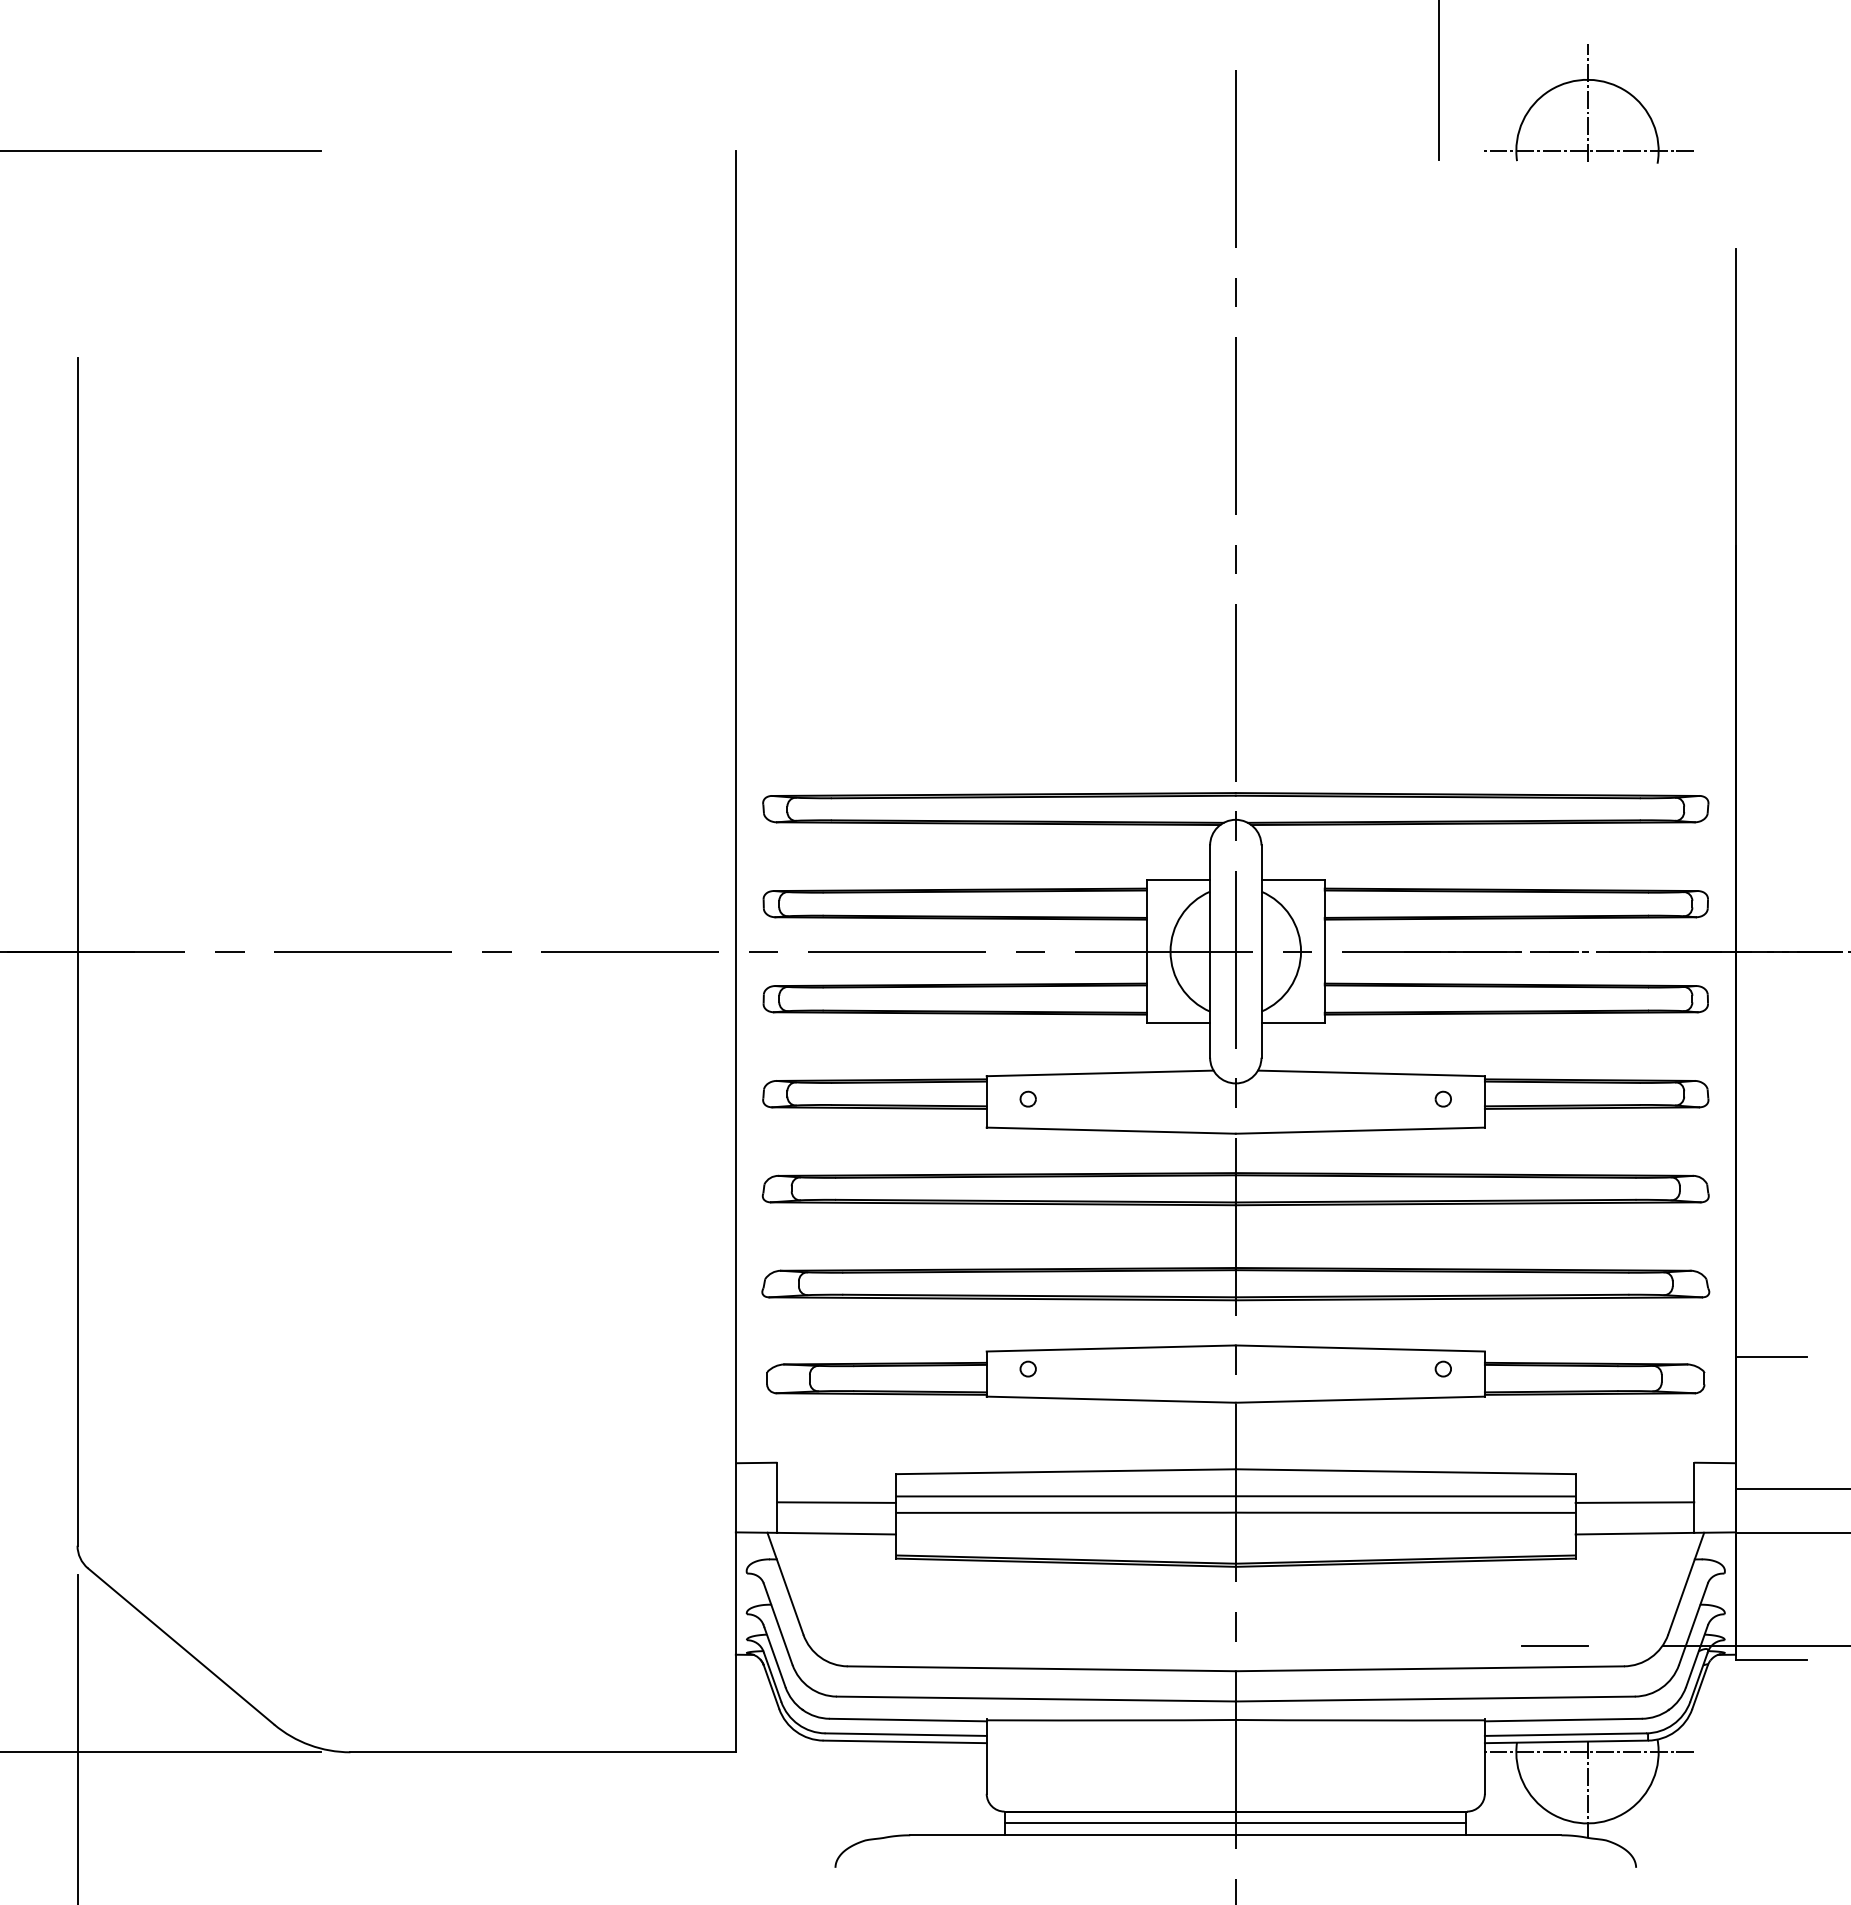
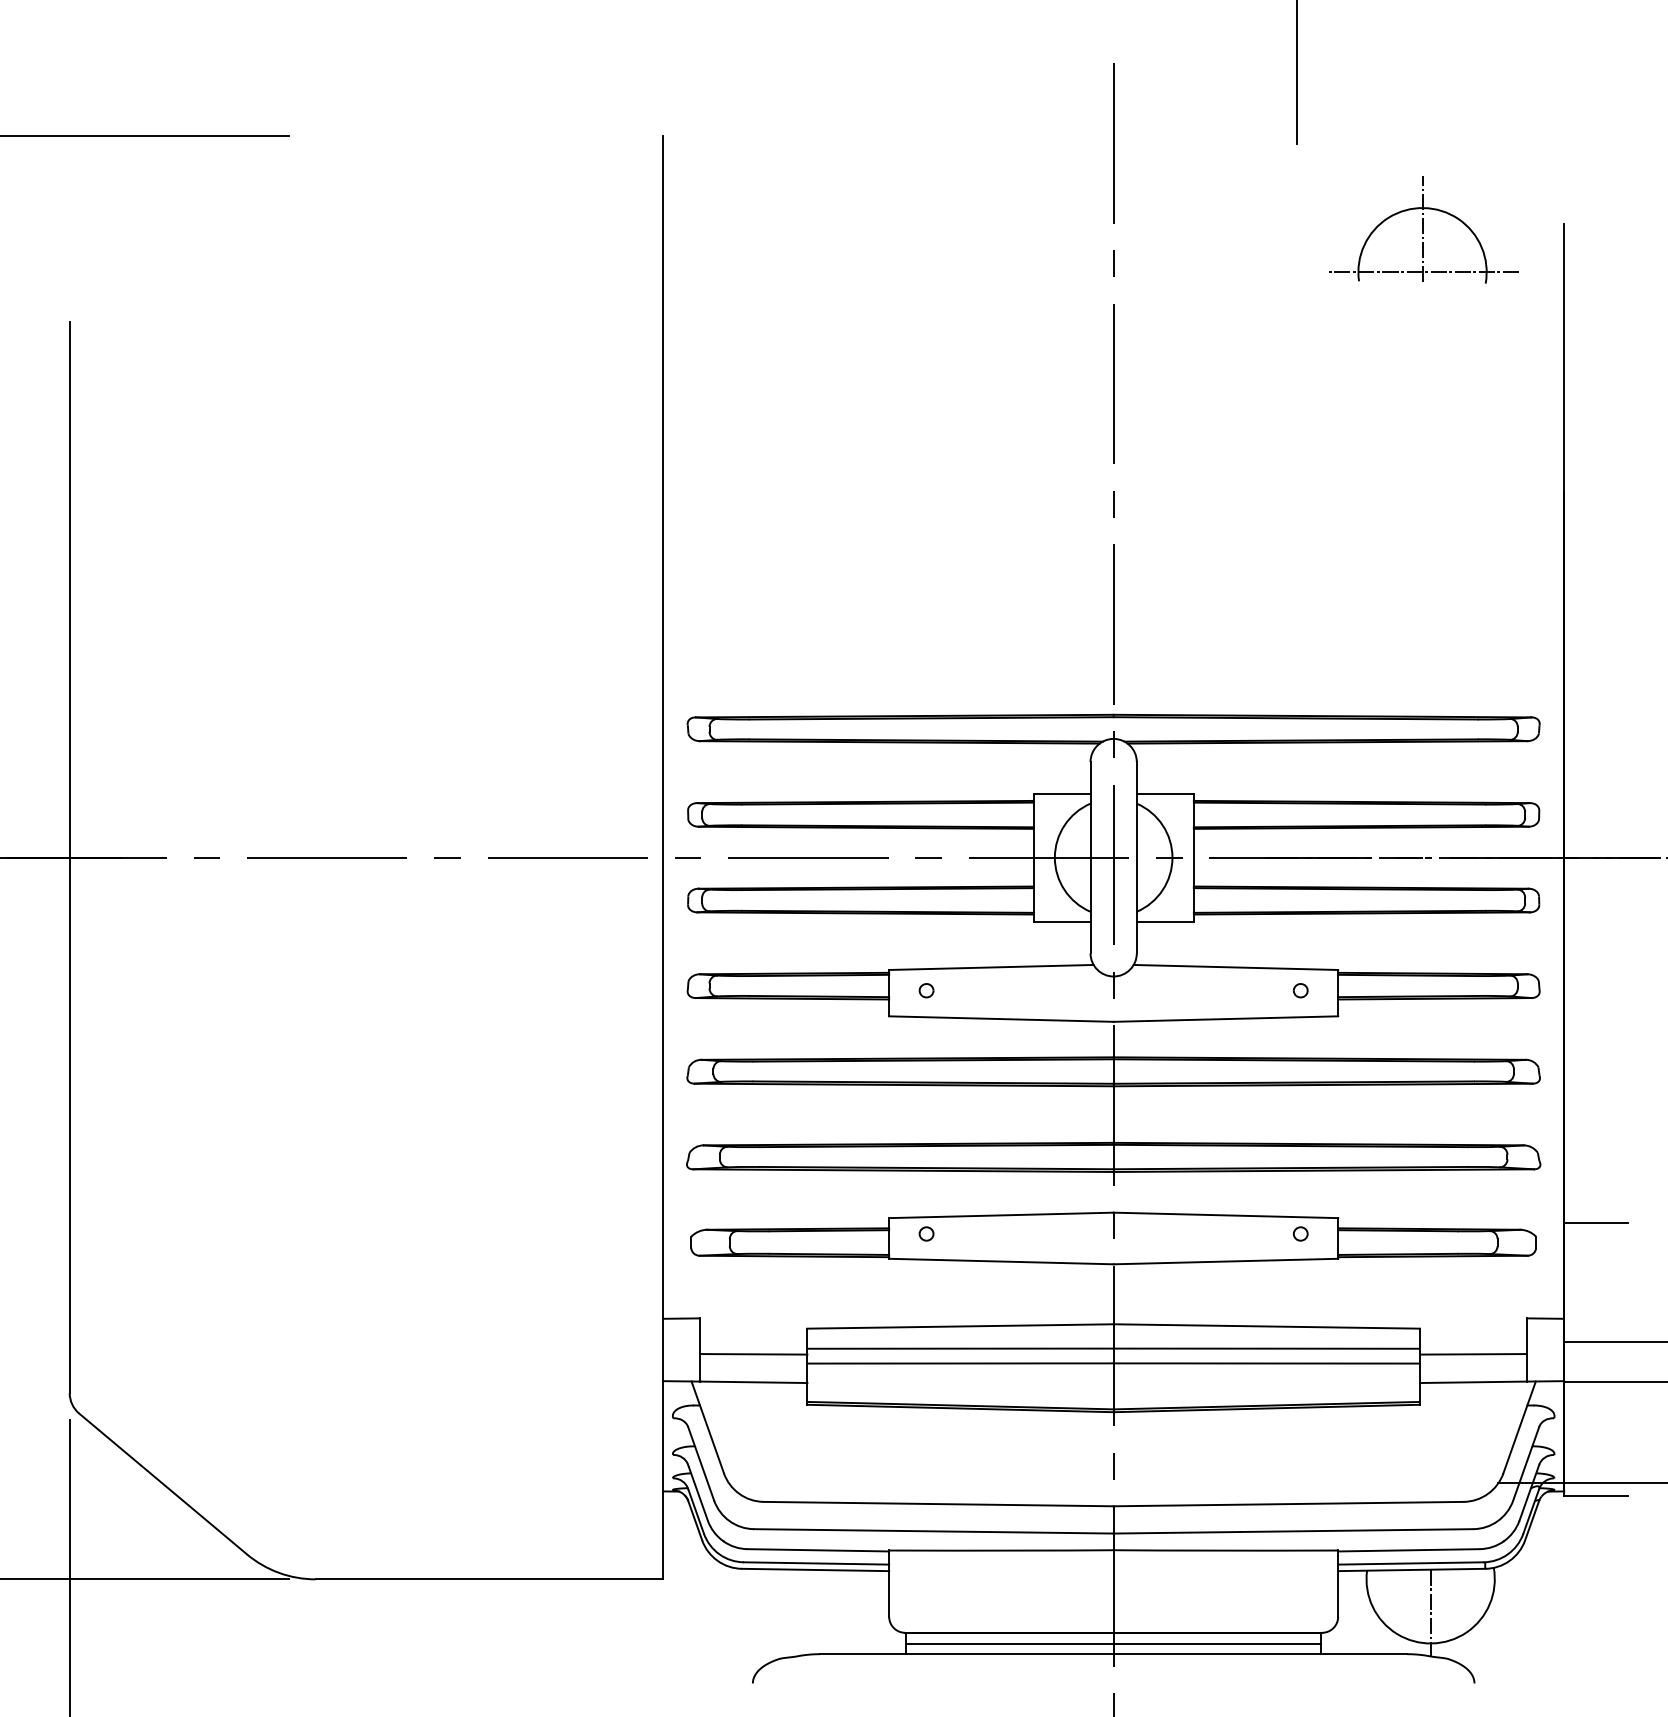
part: (1588, 103) -> (1423, 229), moved
line: (1554, 1645) -> (1400, 1483), removed
line: (1587, 1752) -> (1430, 1579), removed

